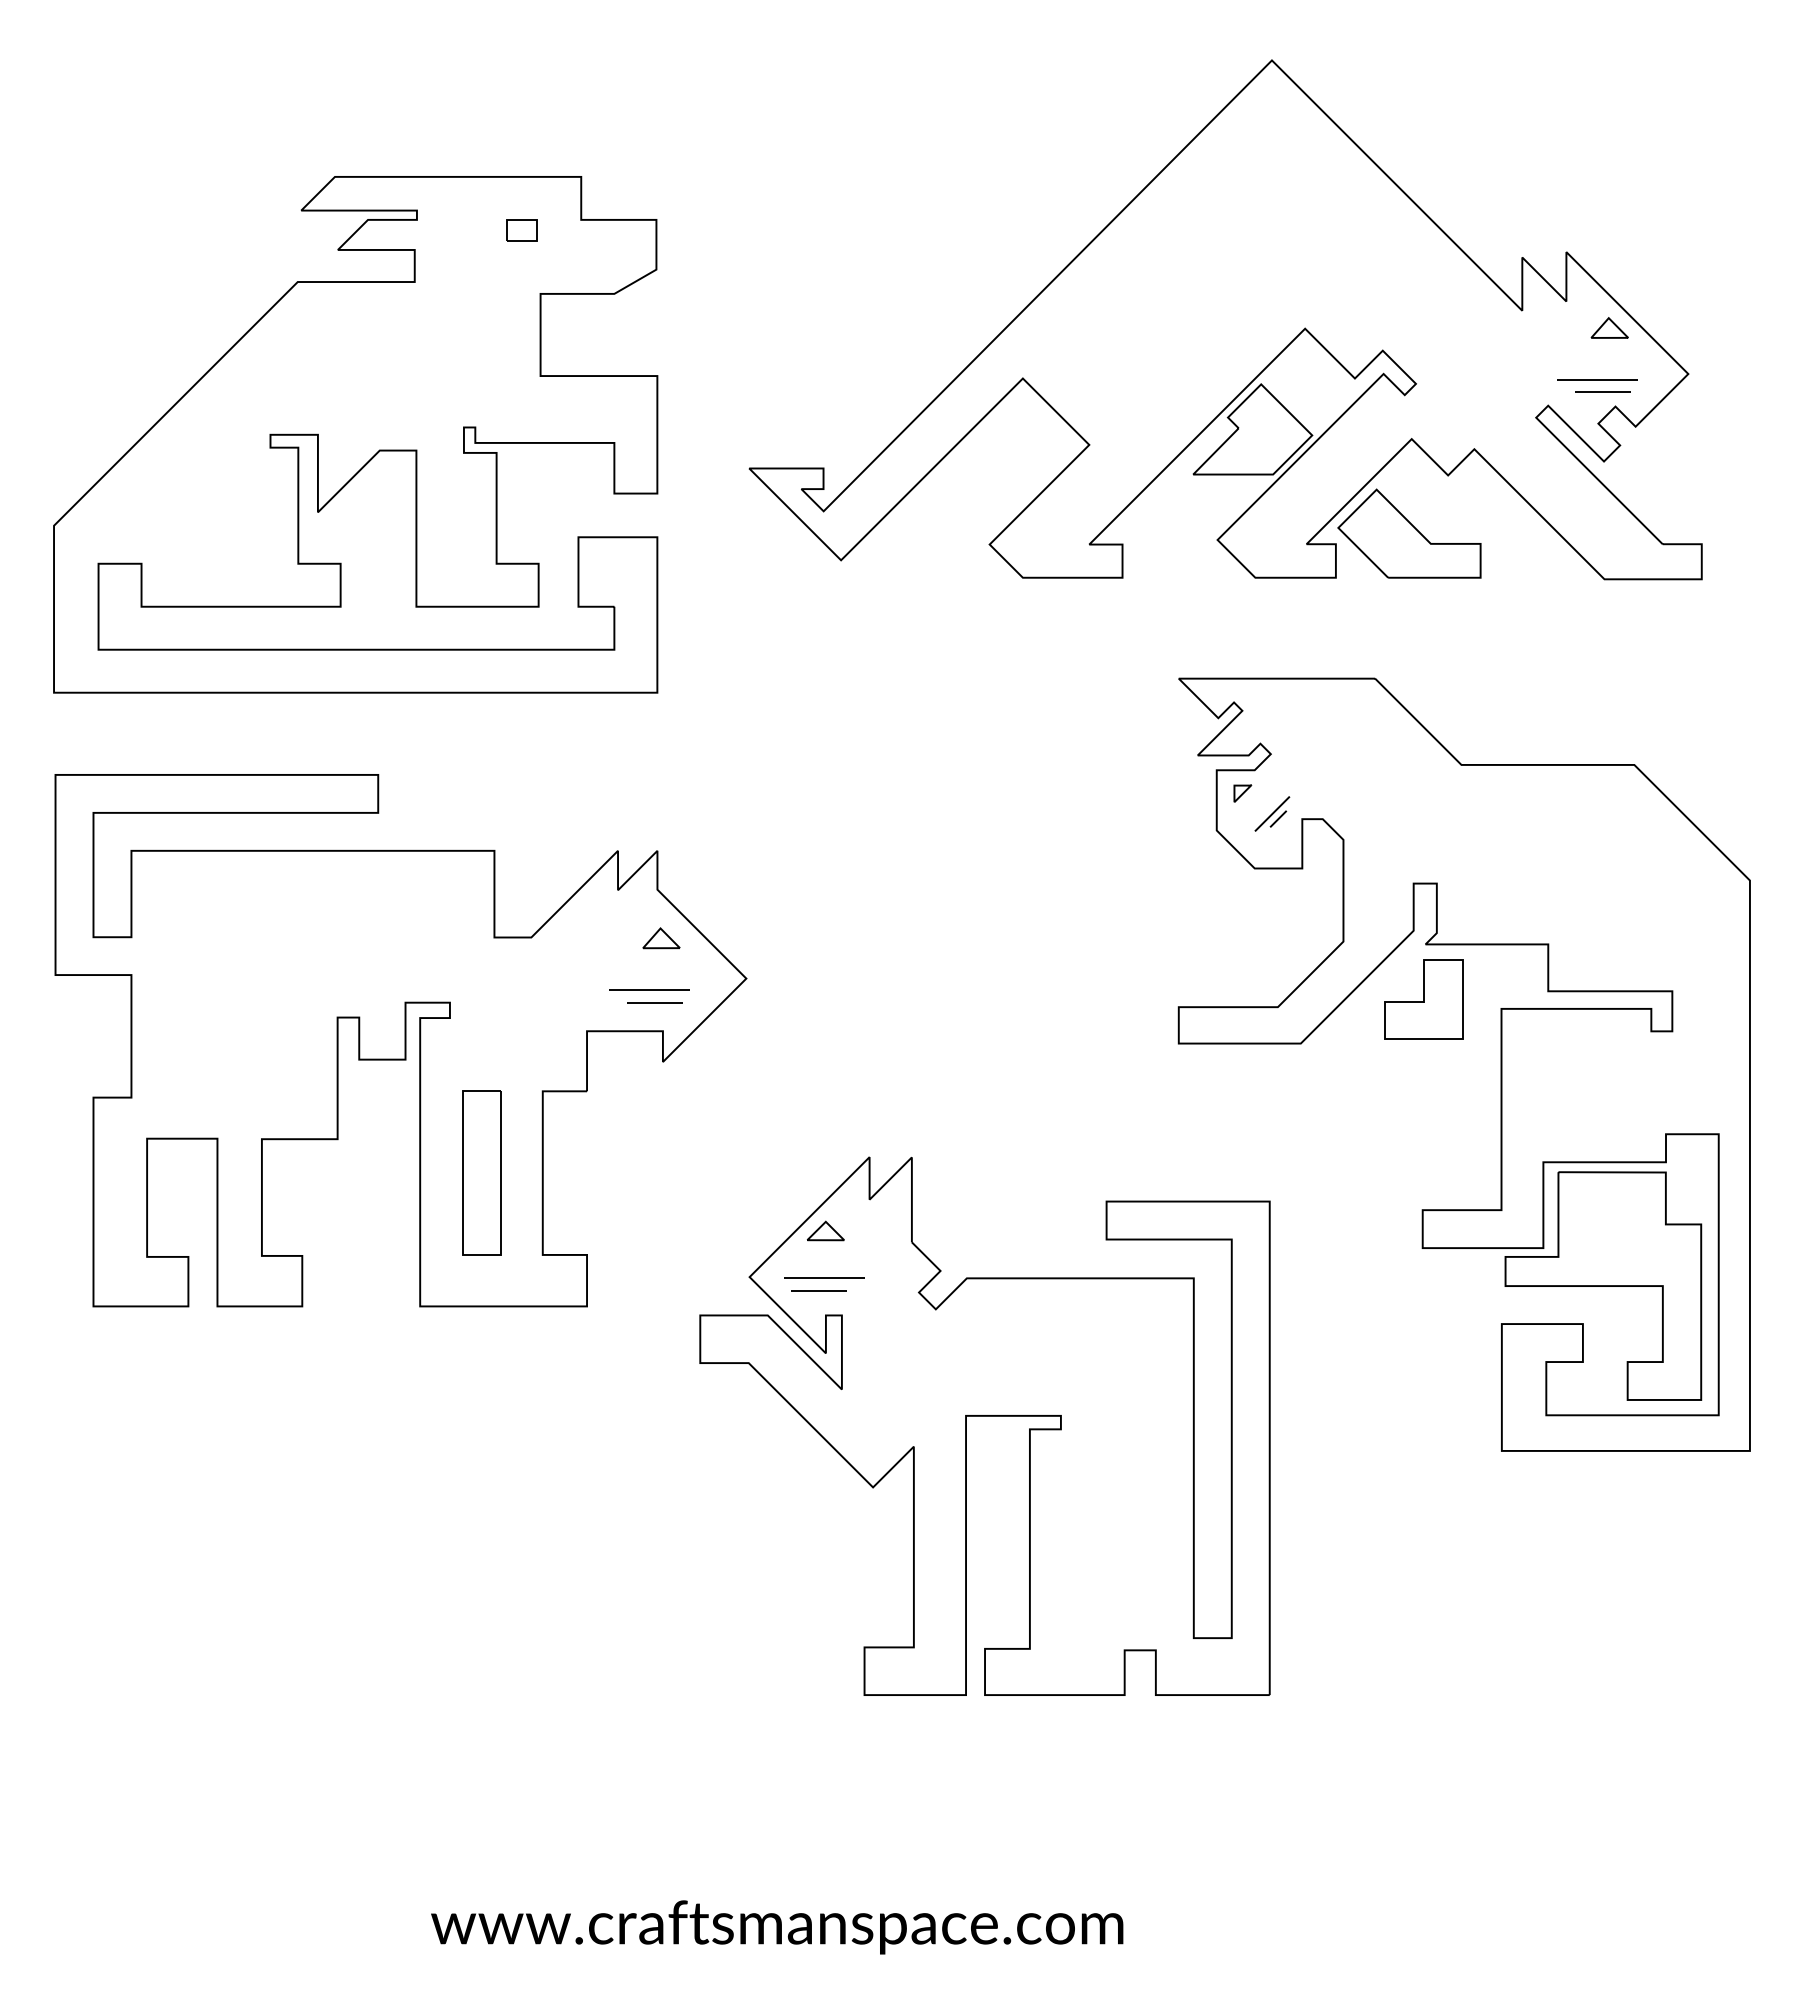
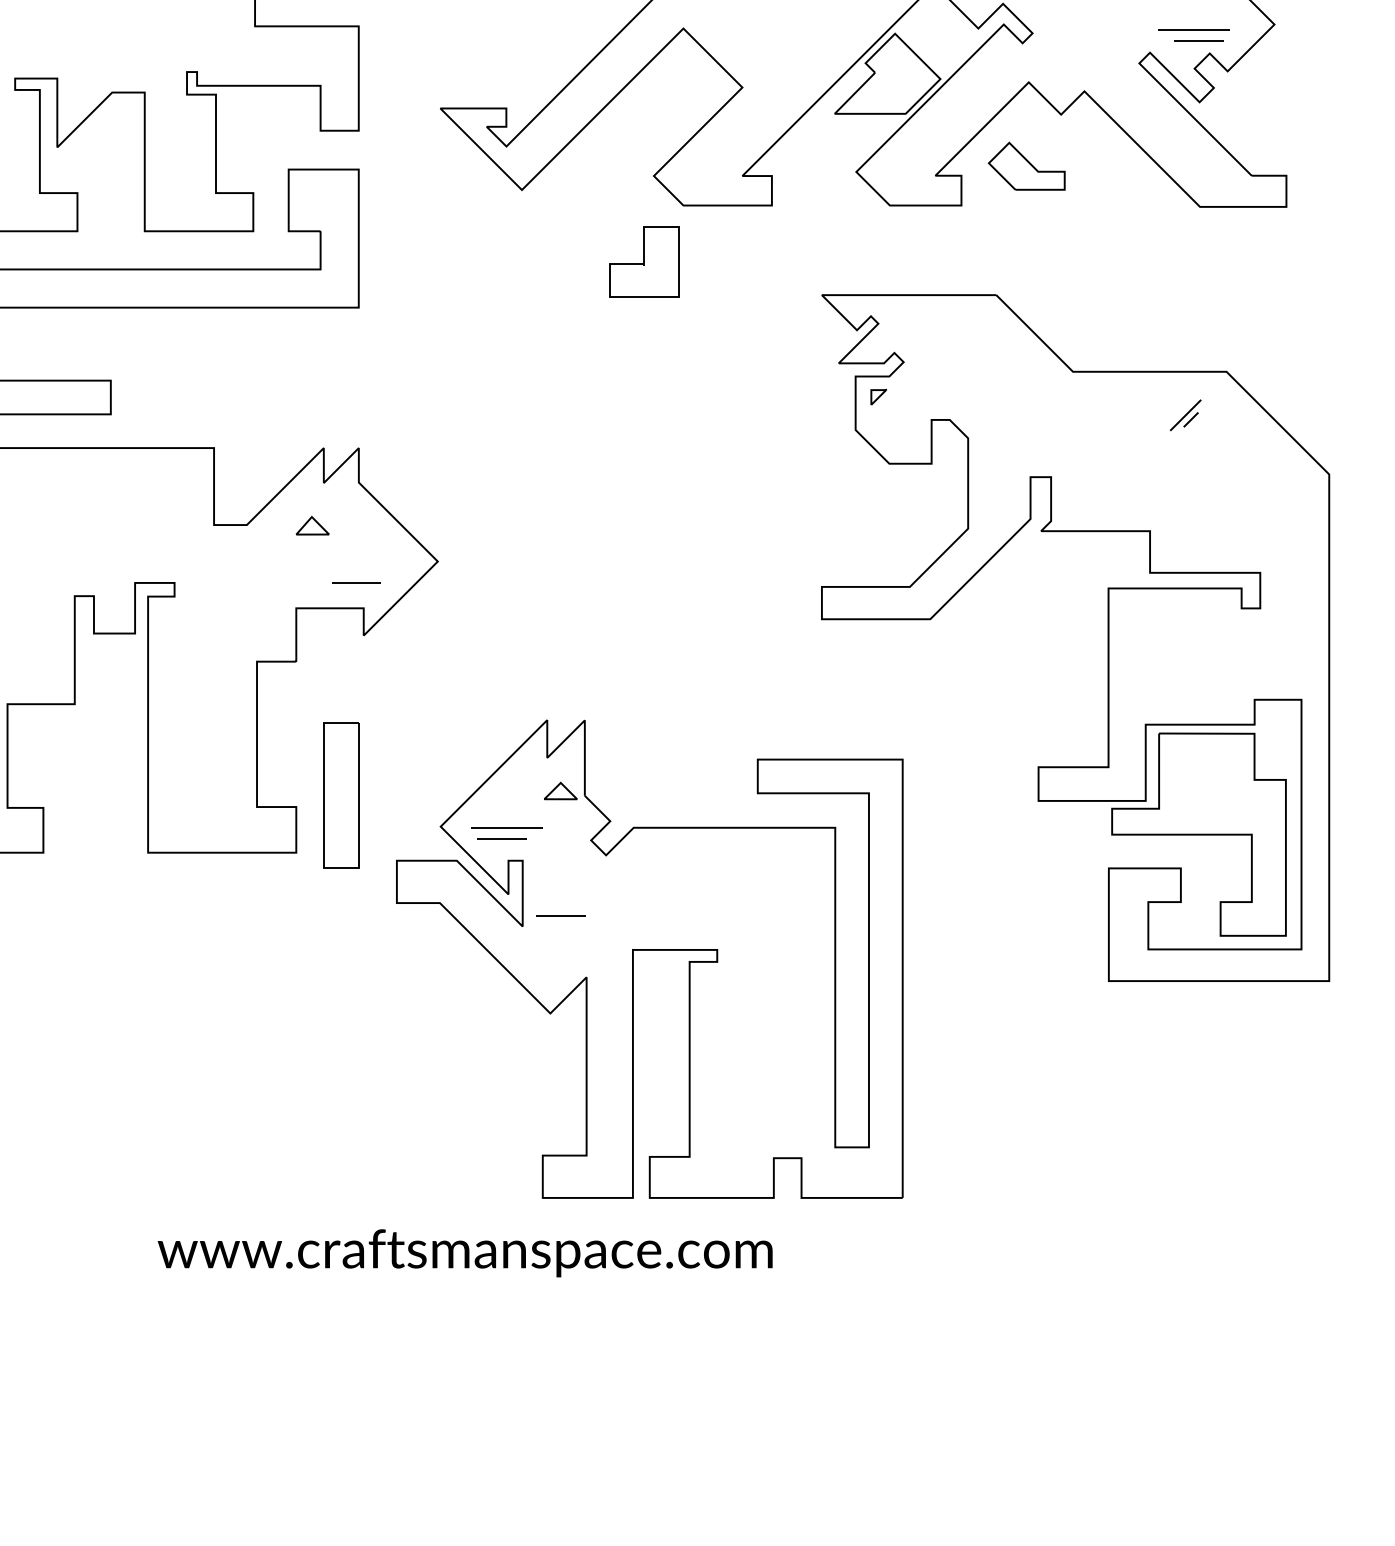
part: (1409, 533) -> (1026, 166), size x0.6
part: (1272, 813) -> (1185, 414), moved
part: (661, 938) -> (312, 525), moved
line: (649, 989) -> (351, 571), removed
curve: (1423, 999) -> (644, 262), moved
part: (481, 1172) -> (341, 795), moved
part: (825, 1230) -> (560, 790), moved
line: (884, 1377) -> (560, 915), added
text: (777, 1927) -> (465, 1253), moved

